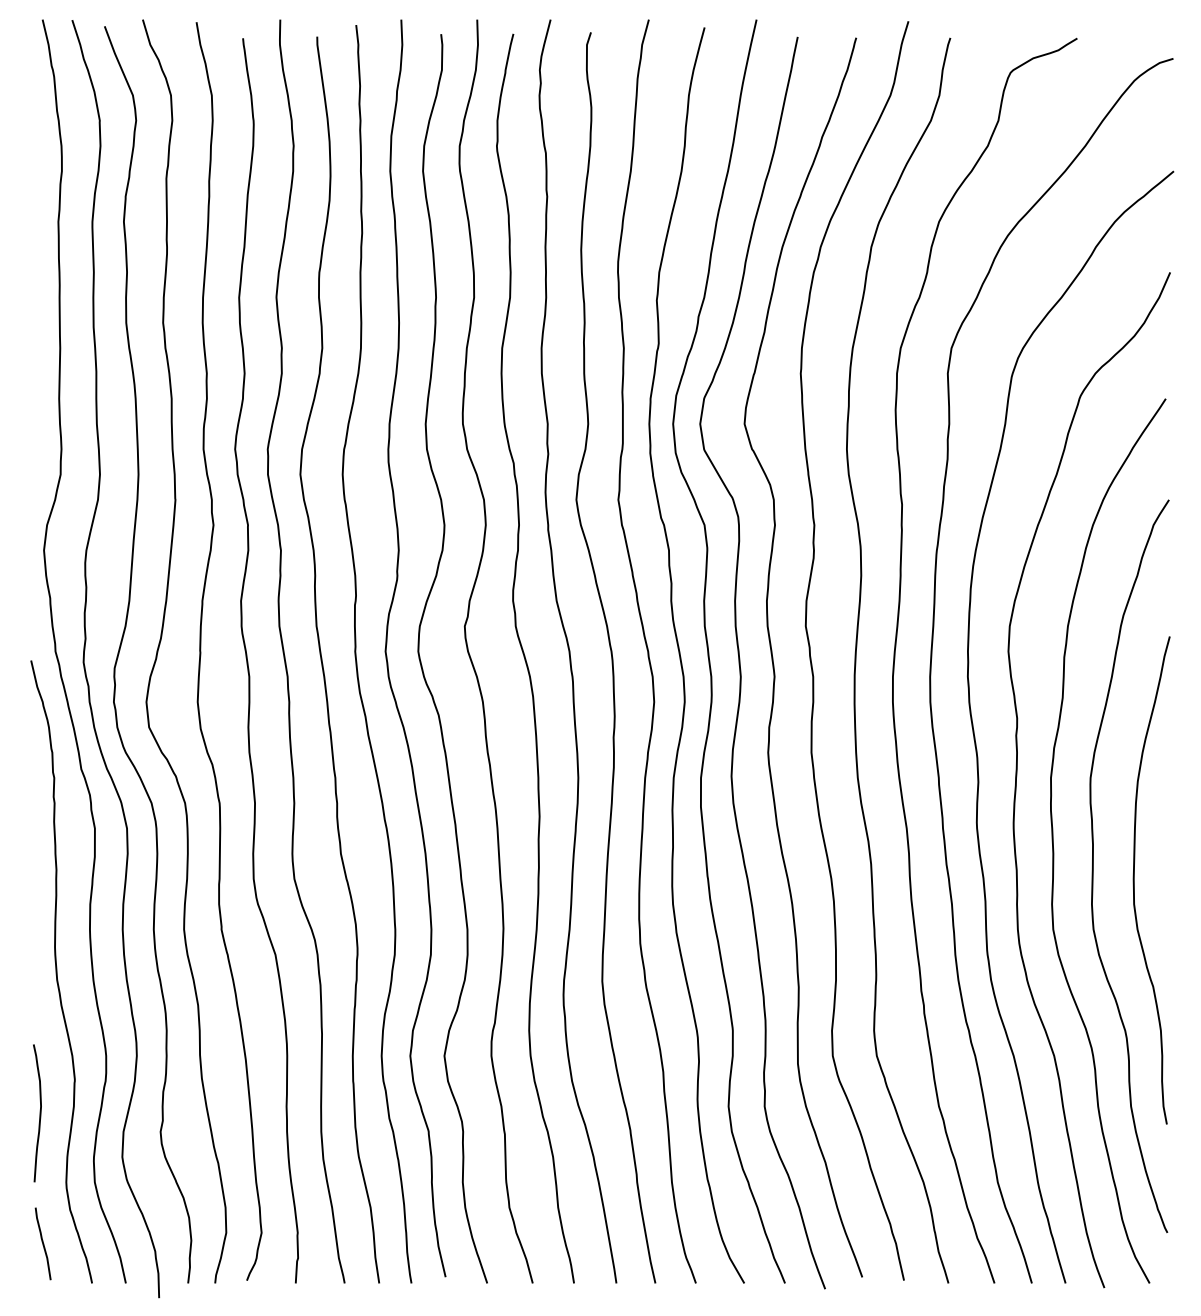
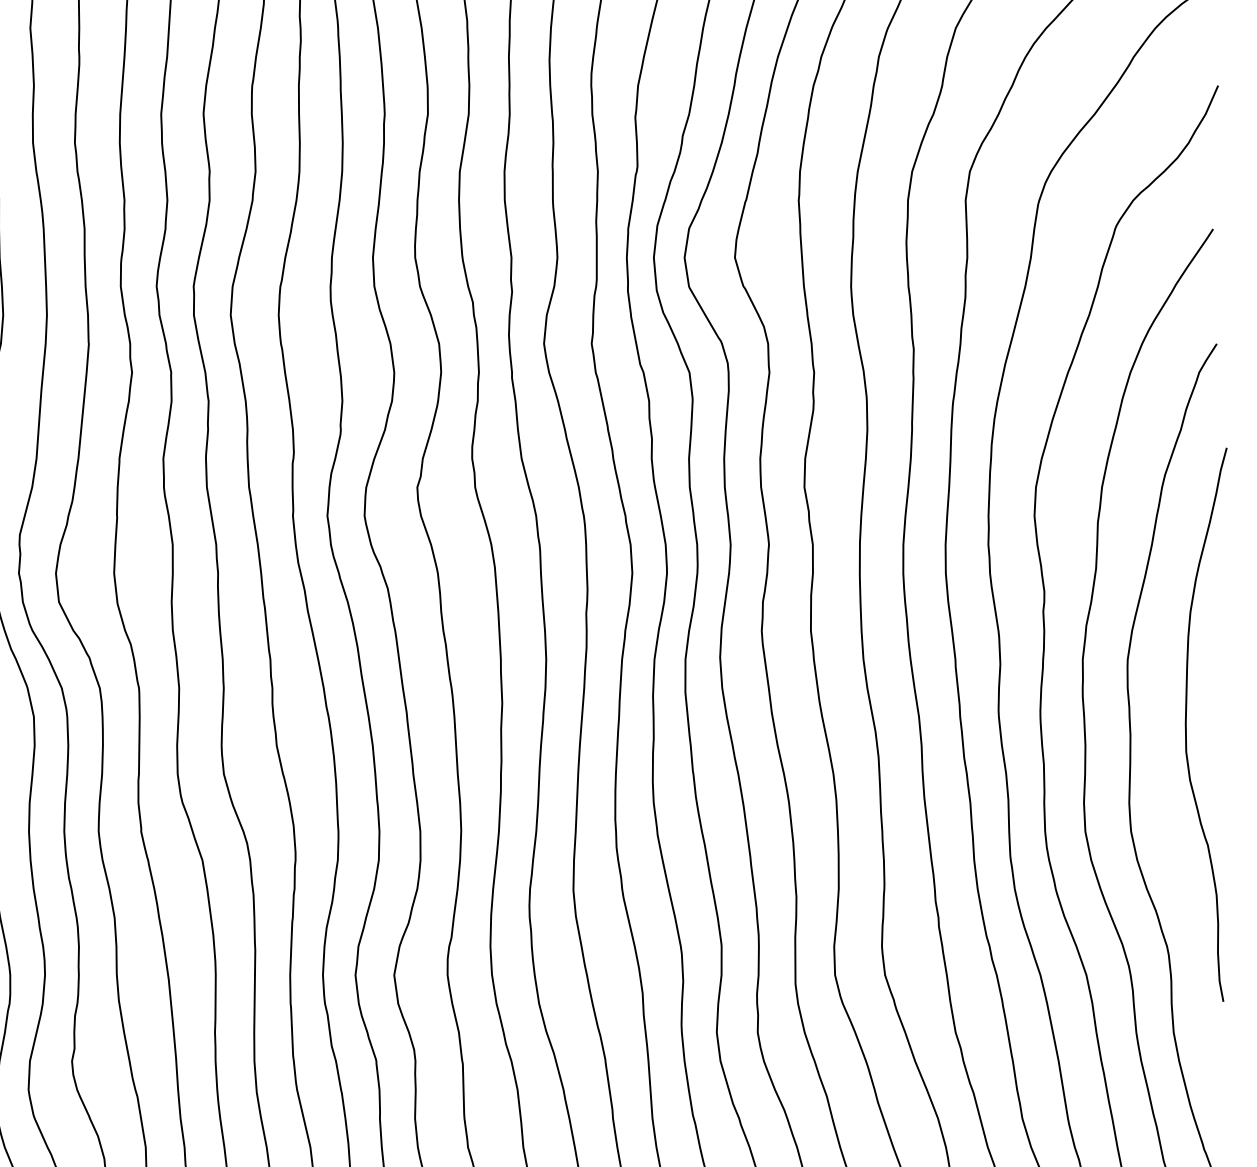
curve: (1134, 880) -> (1186, 724), moved

